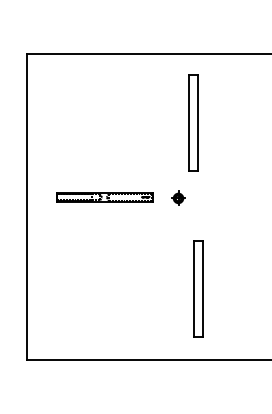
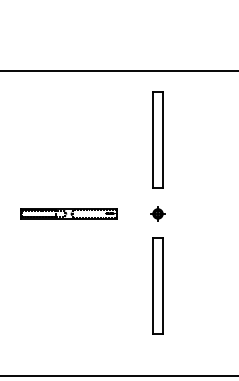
part: (178, 197) -> (157, 213), moved
part: (198, 288) -> (157, 285), moved

